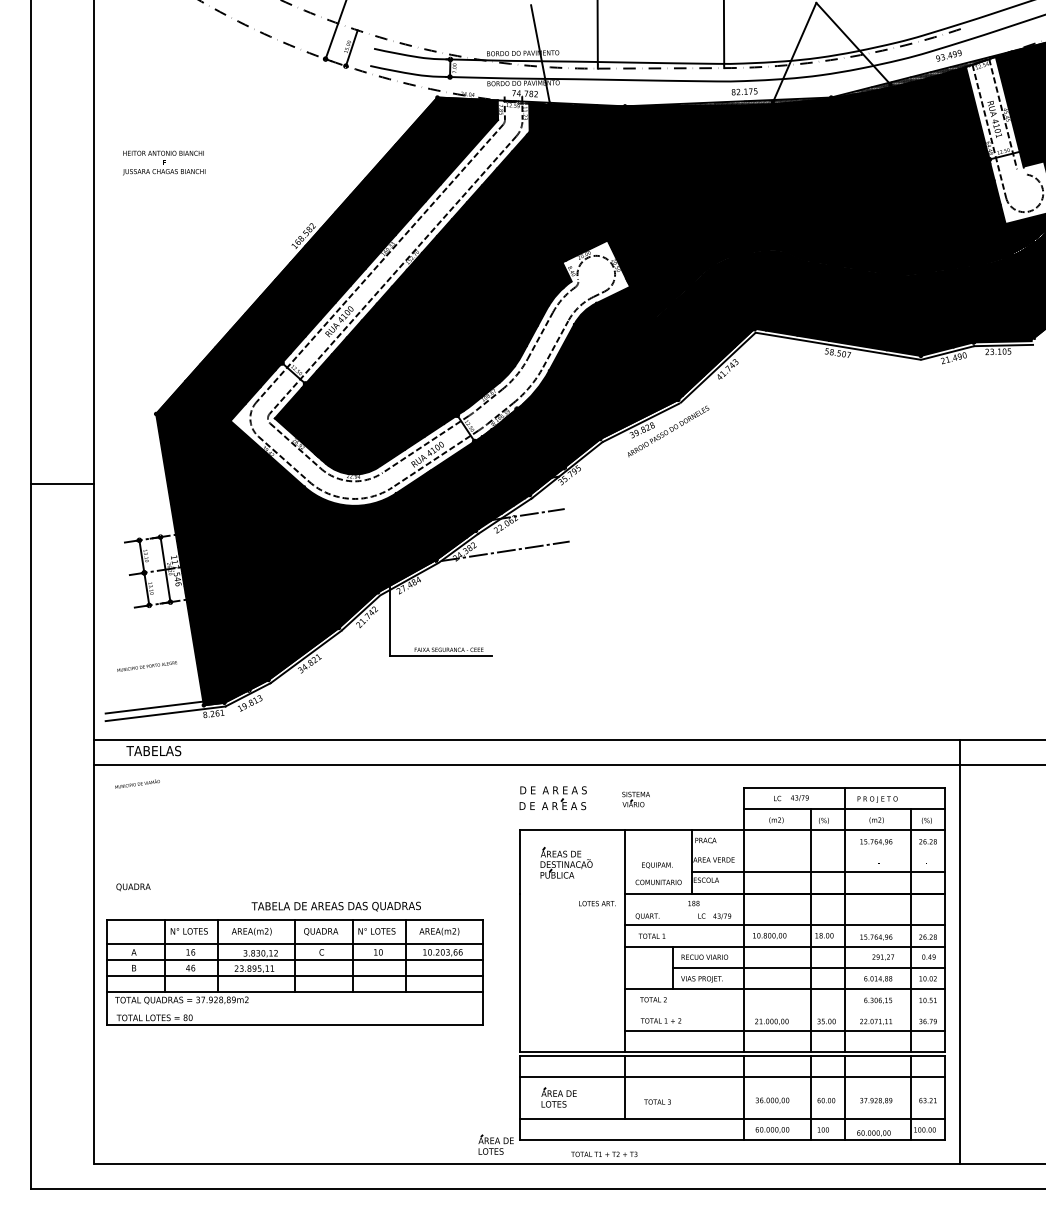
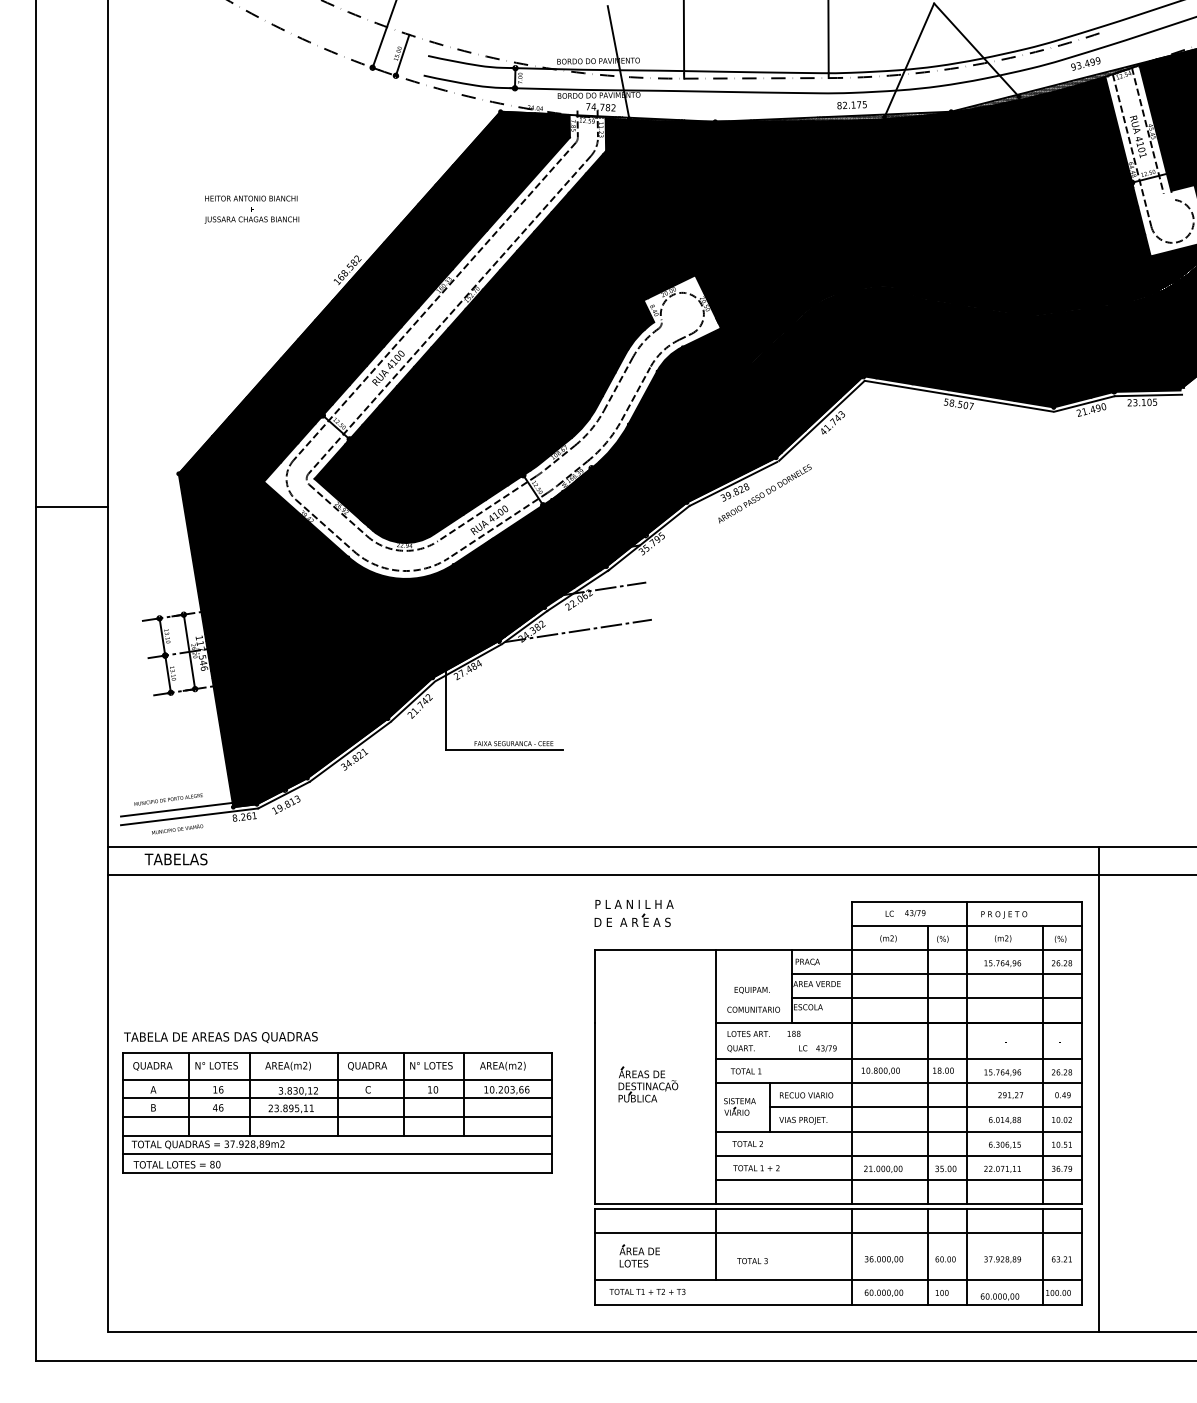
text: (163, 162) -> (251, 209), moved
line: (62, 483) -> (71, 507), moved
text: (147, 666) -> (168, 799), moved
text: (137, 784) -> (177, 829), moved
text: (554, 790) -> (634, 904), D E  A R E A S -> P L A N I L H A
part: (635, 799) -> (739, 1106), moved
line: (818, 851) -> (936, 974), added
part: (566, 862) -> (648, 1084), moved
text: (133, 887) -> (152, 1066), moved
text: (597, 904) -> (748, 1034), moved
text: (335, 906) -> (220, 1037), moved
line: (294, 1008) -> (337, 1154), added
line: (785, 1009) -> (898, 1155), added
part: (495, 1144) -> (567, 1309), removed
text: (604, 1154) -> (647, 1291), moved

